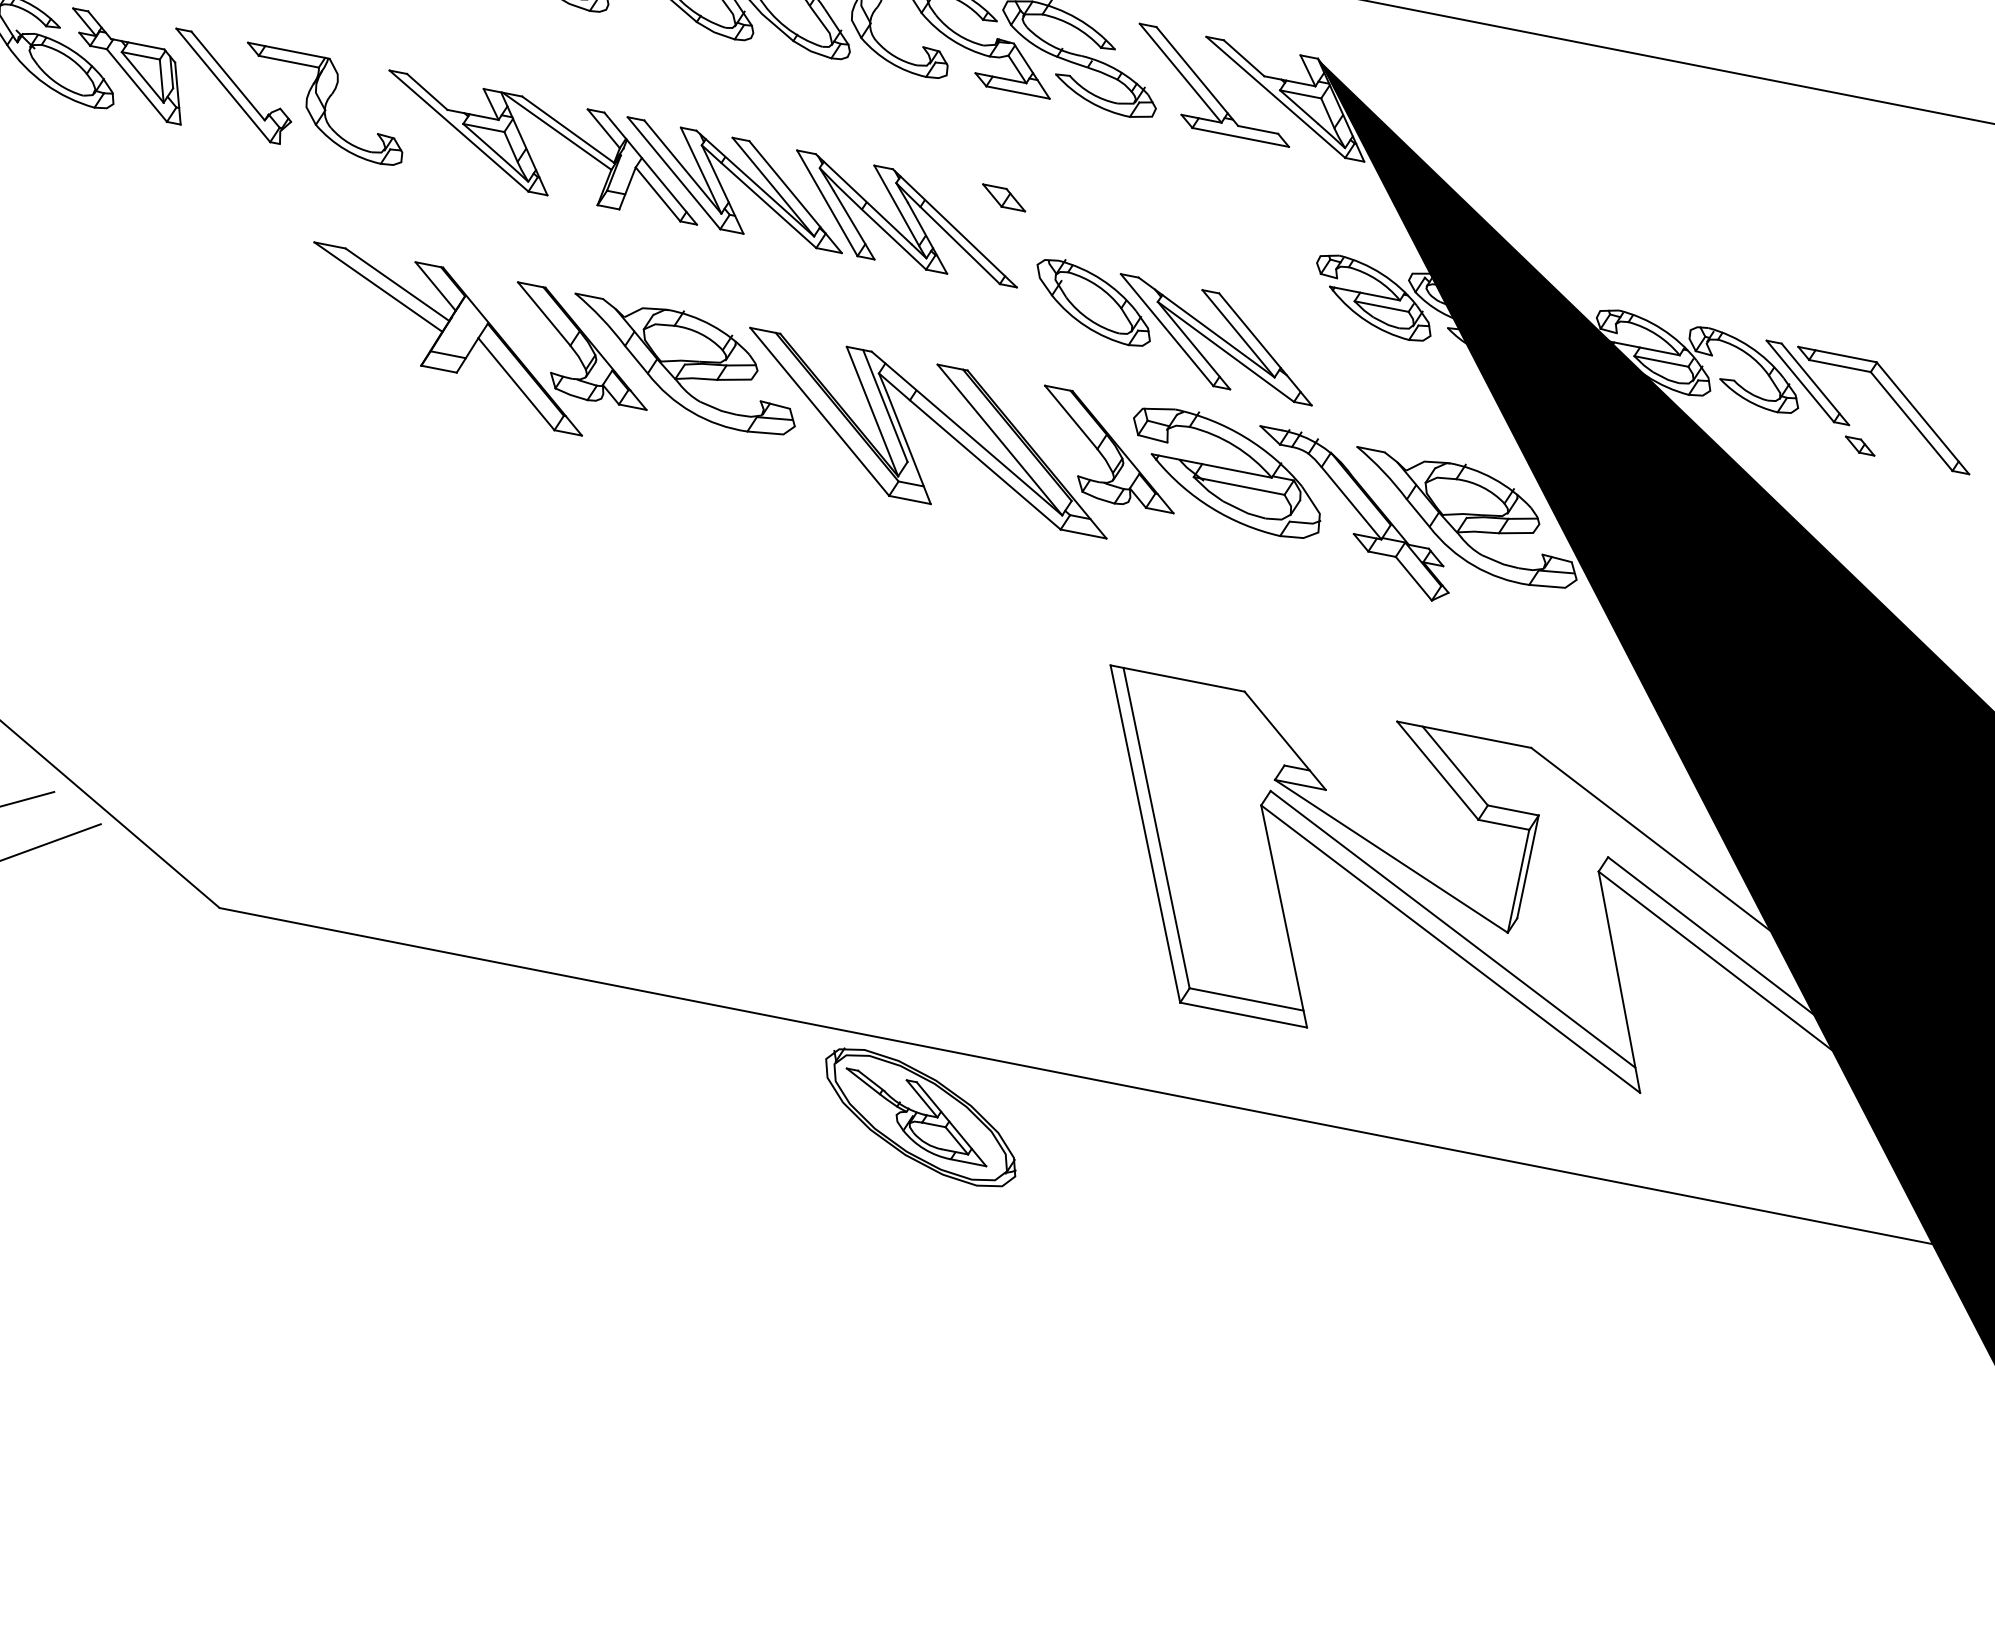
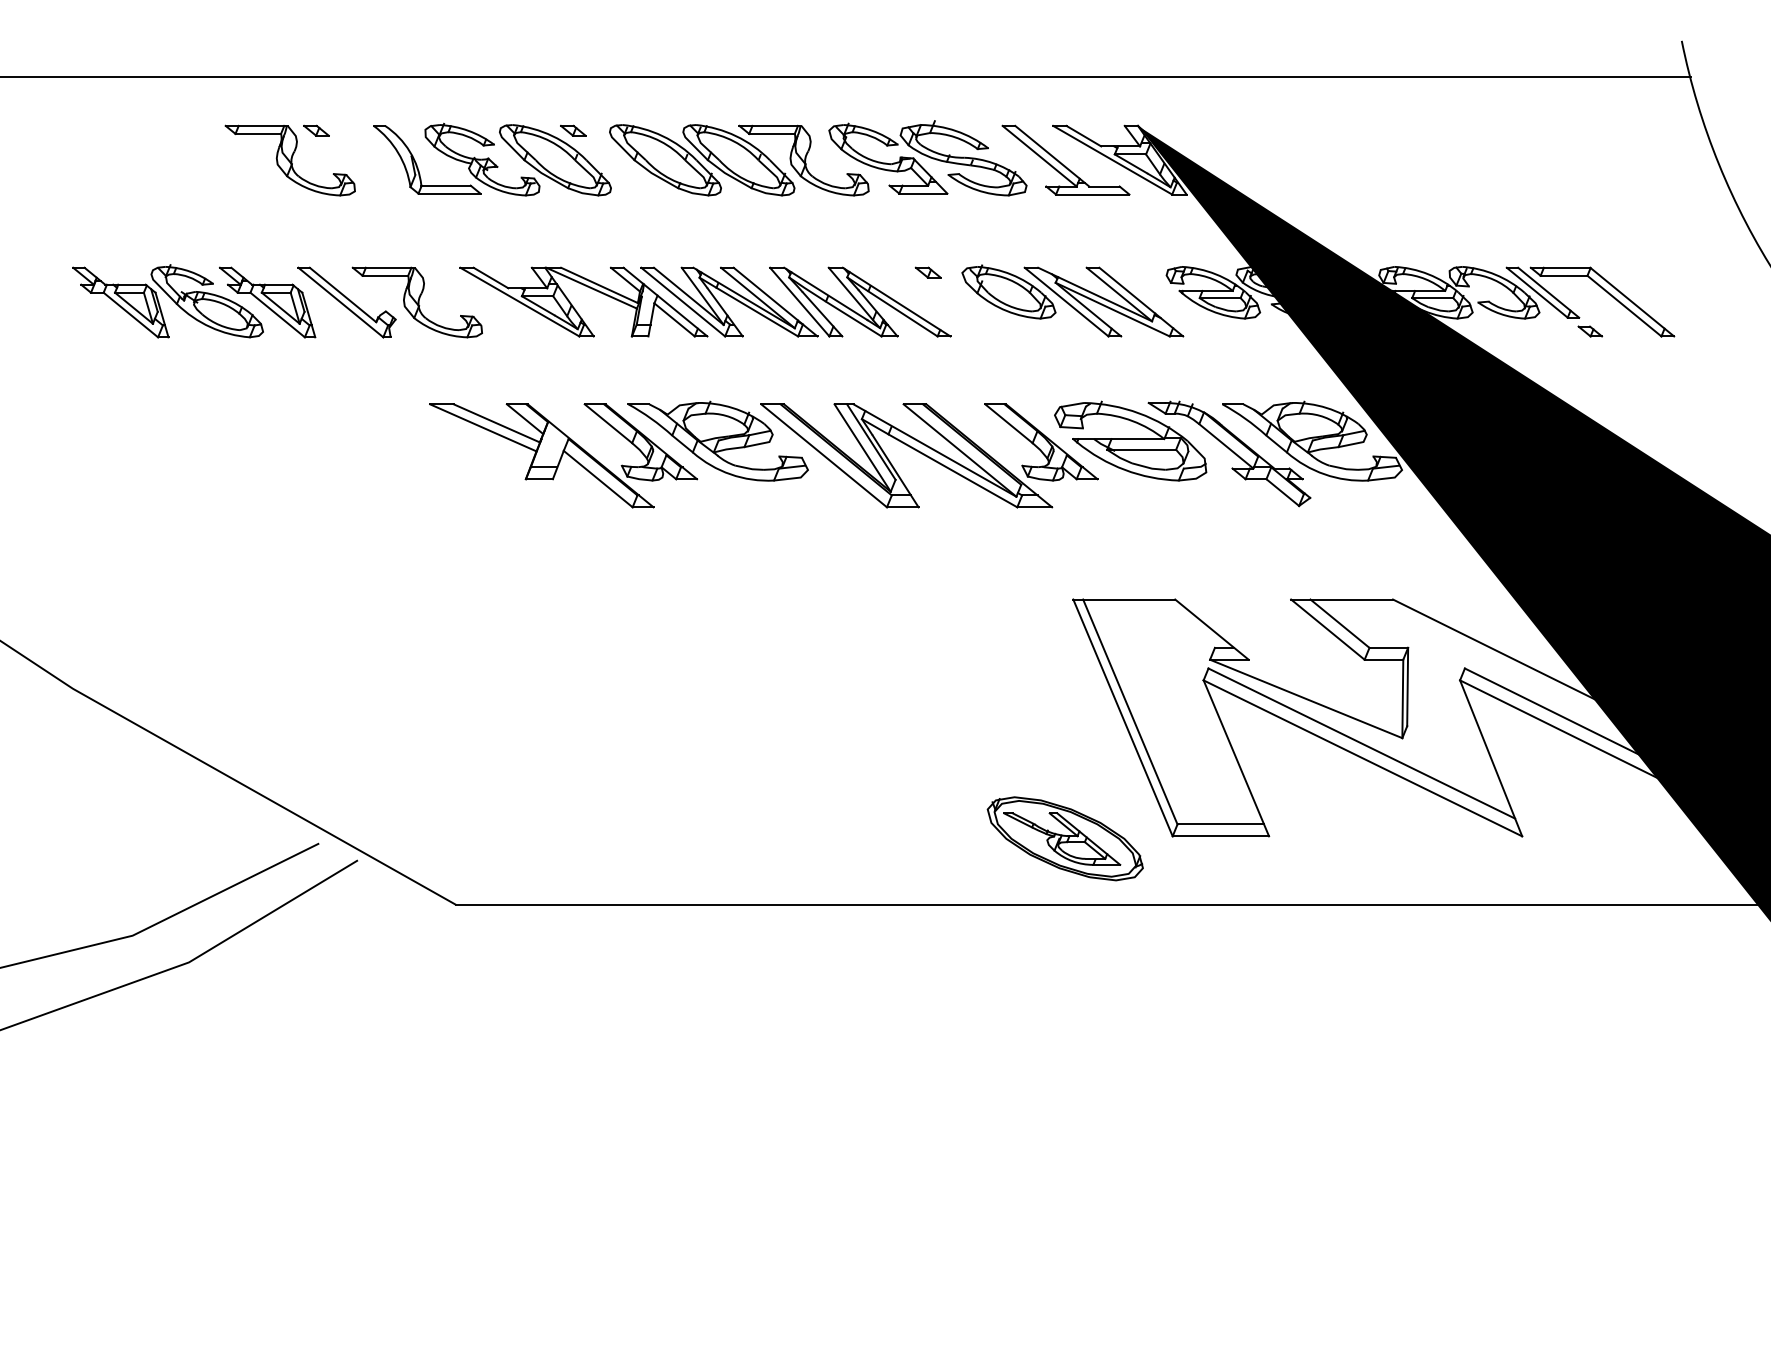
part: (1003, 197) -> (927, 272), size x0.71
part: (1175, 329) -> (1072, 300), moved
part: (919, 1117) -> (1064, 838), moved

